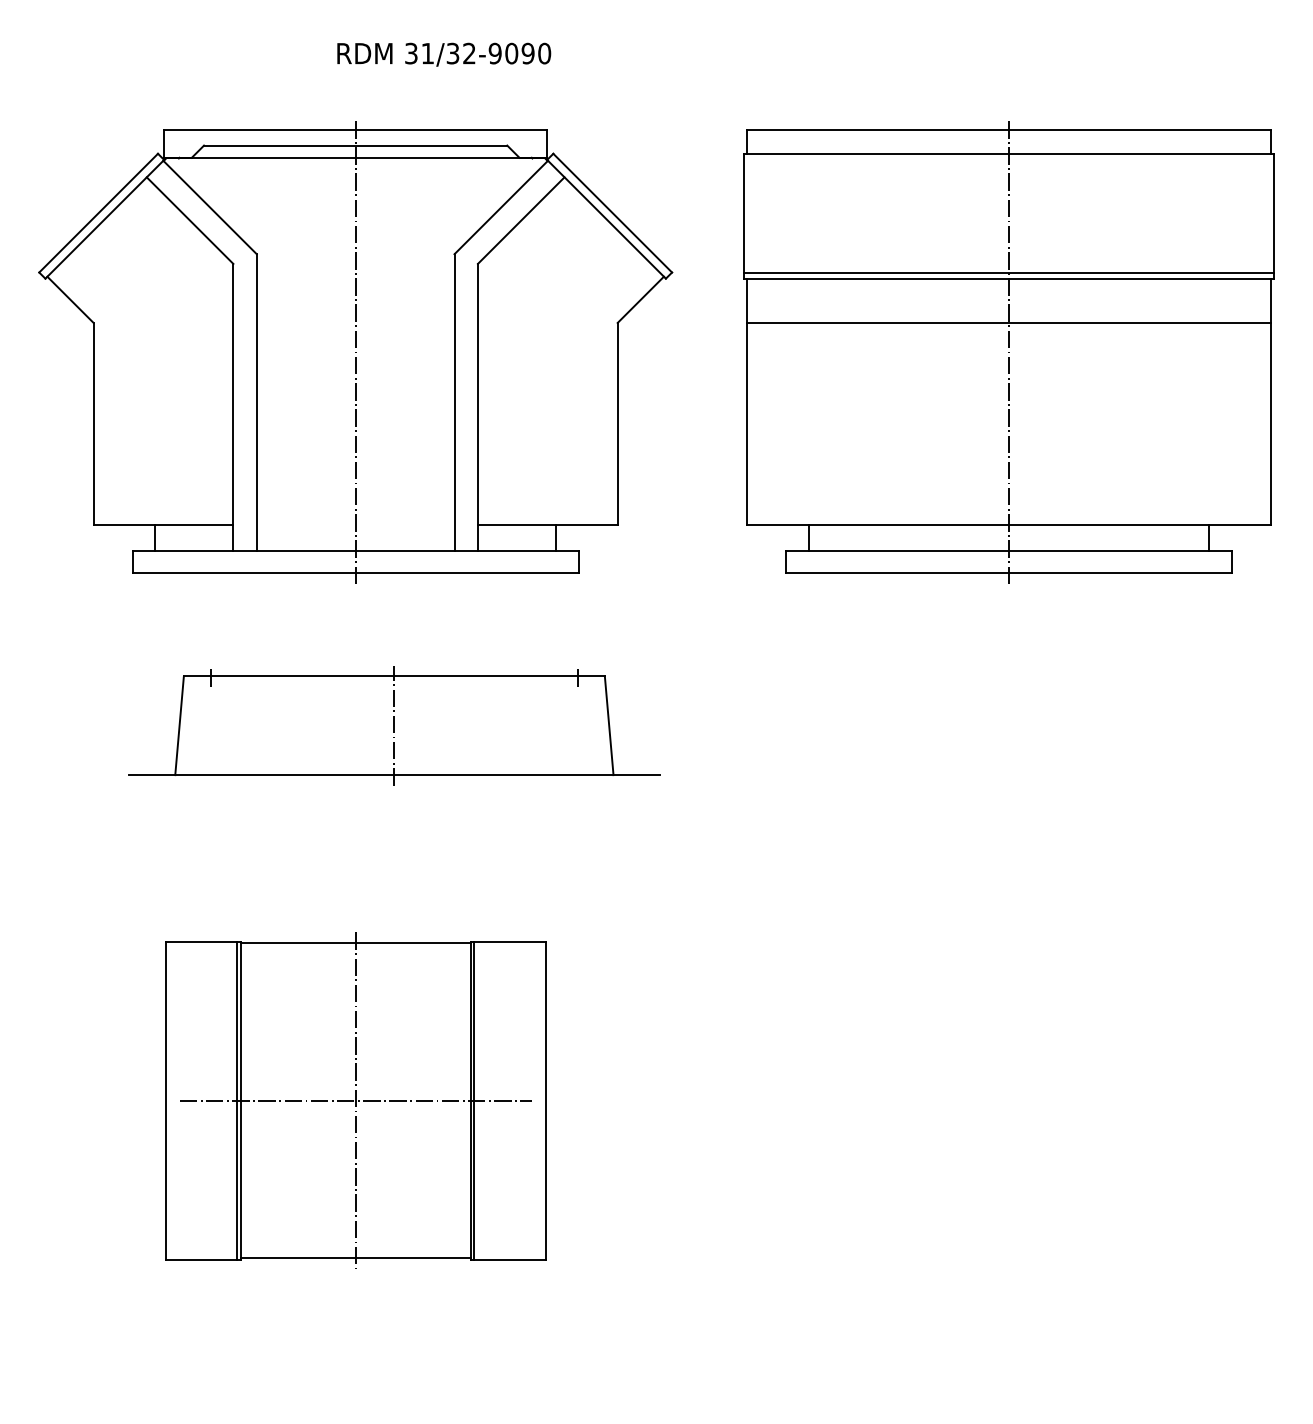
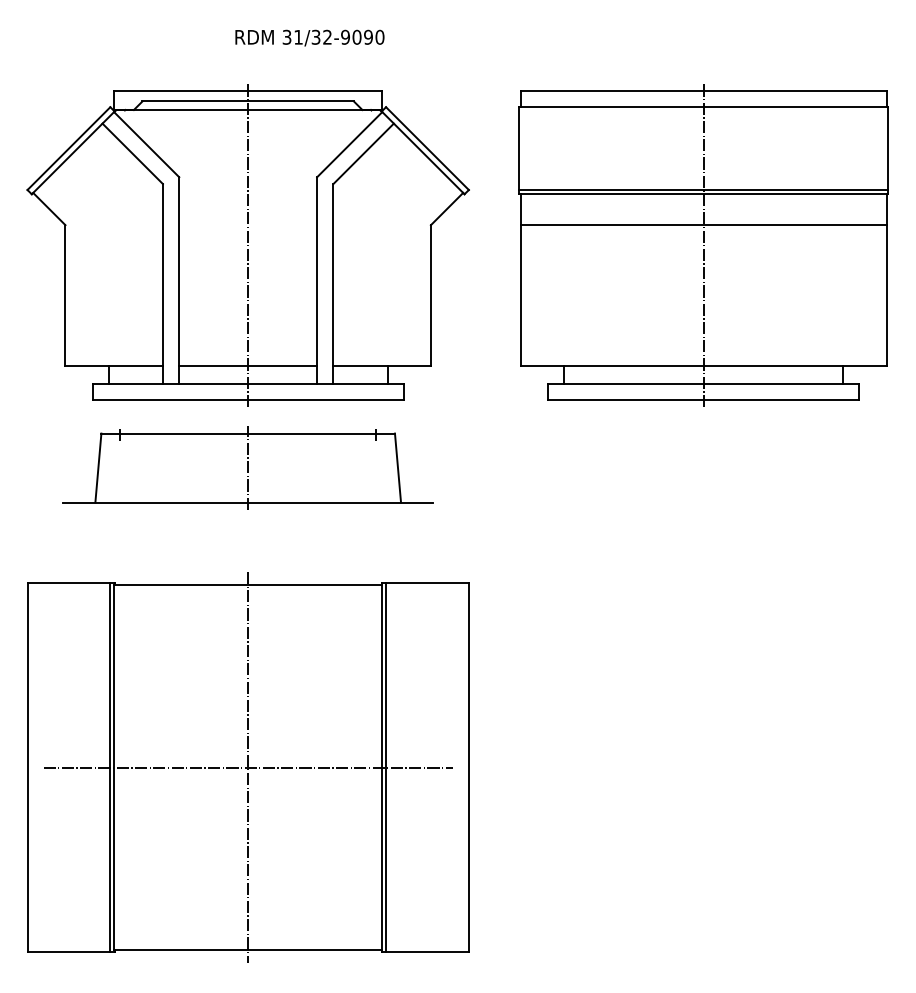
line: (356, 525) -> (248, 366), added
part: (393, 724) -> (247, 467), moved
part: (356, 1100) -> (248, 767), size x1.67

